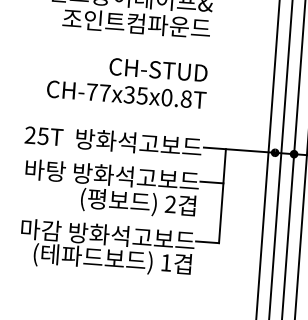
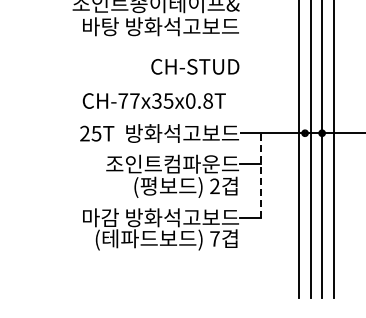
text: (113, 21) -> (151, 26), 조인트컴파운드 -> 바탕 방화석고보드
text: (125, 94) -> (153, 100), moved
text: (101, 173) -> (151, 163), 바탕 방화석고보드 -> 조인트컴파운드
line: (222, 196) -> (260, 175), solid -> dashed
text: (165, 262) -> (214, 238), 1 -> 7

